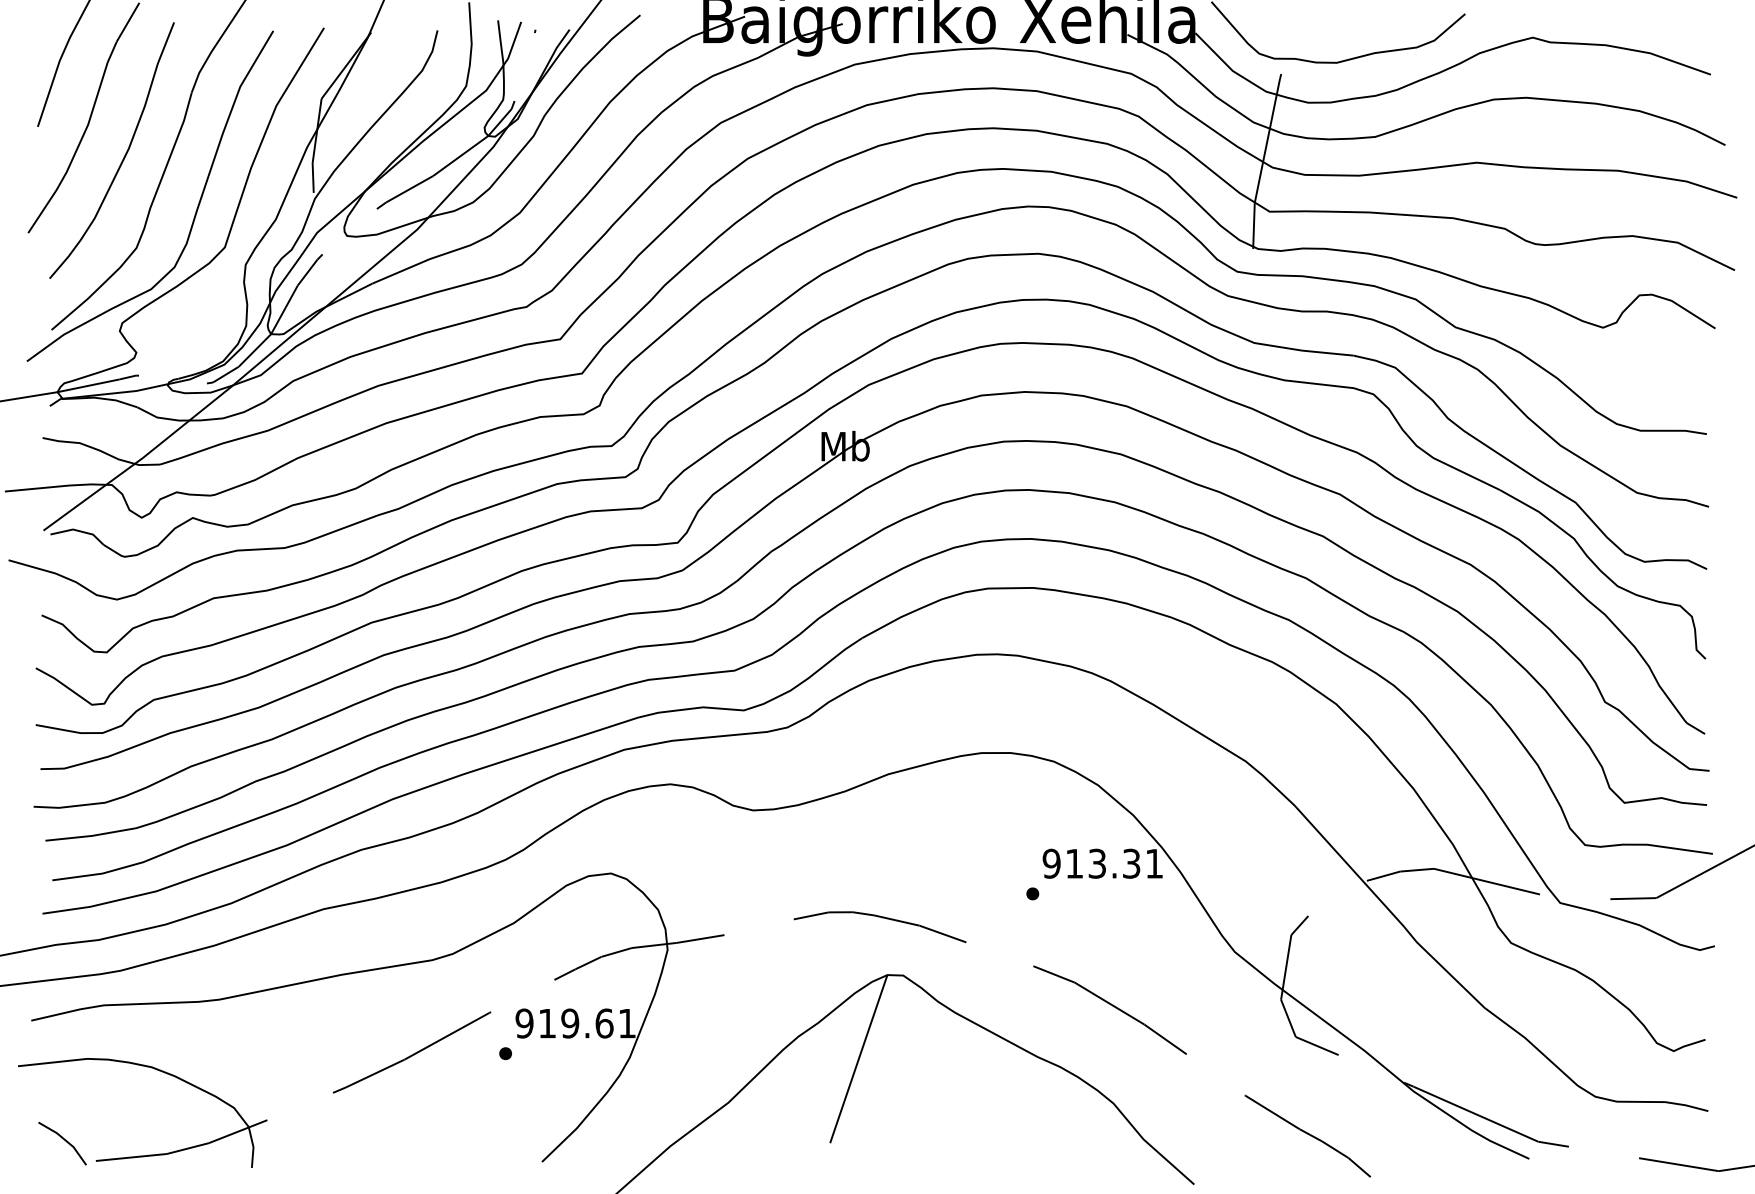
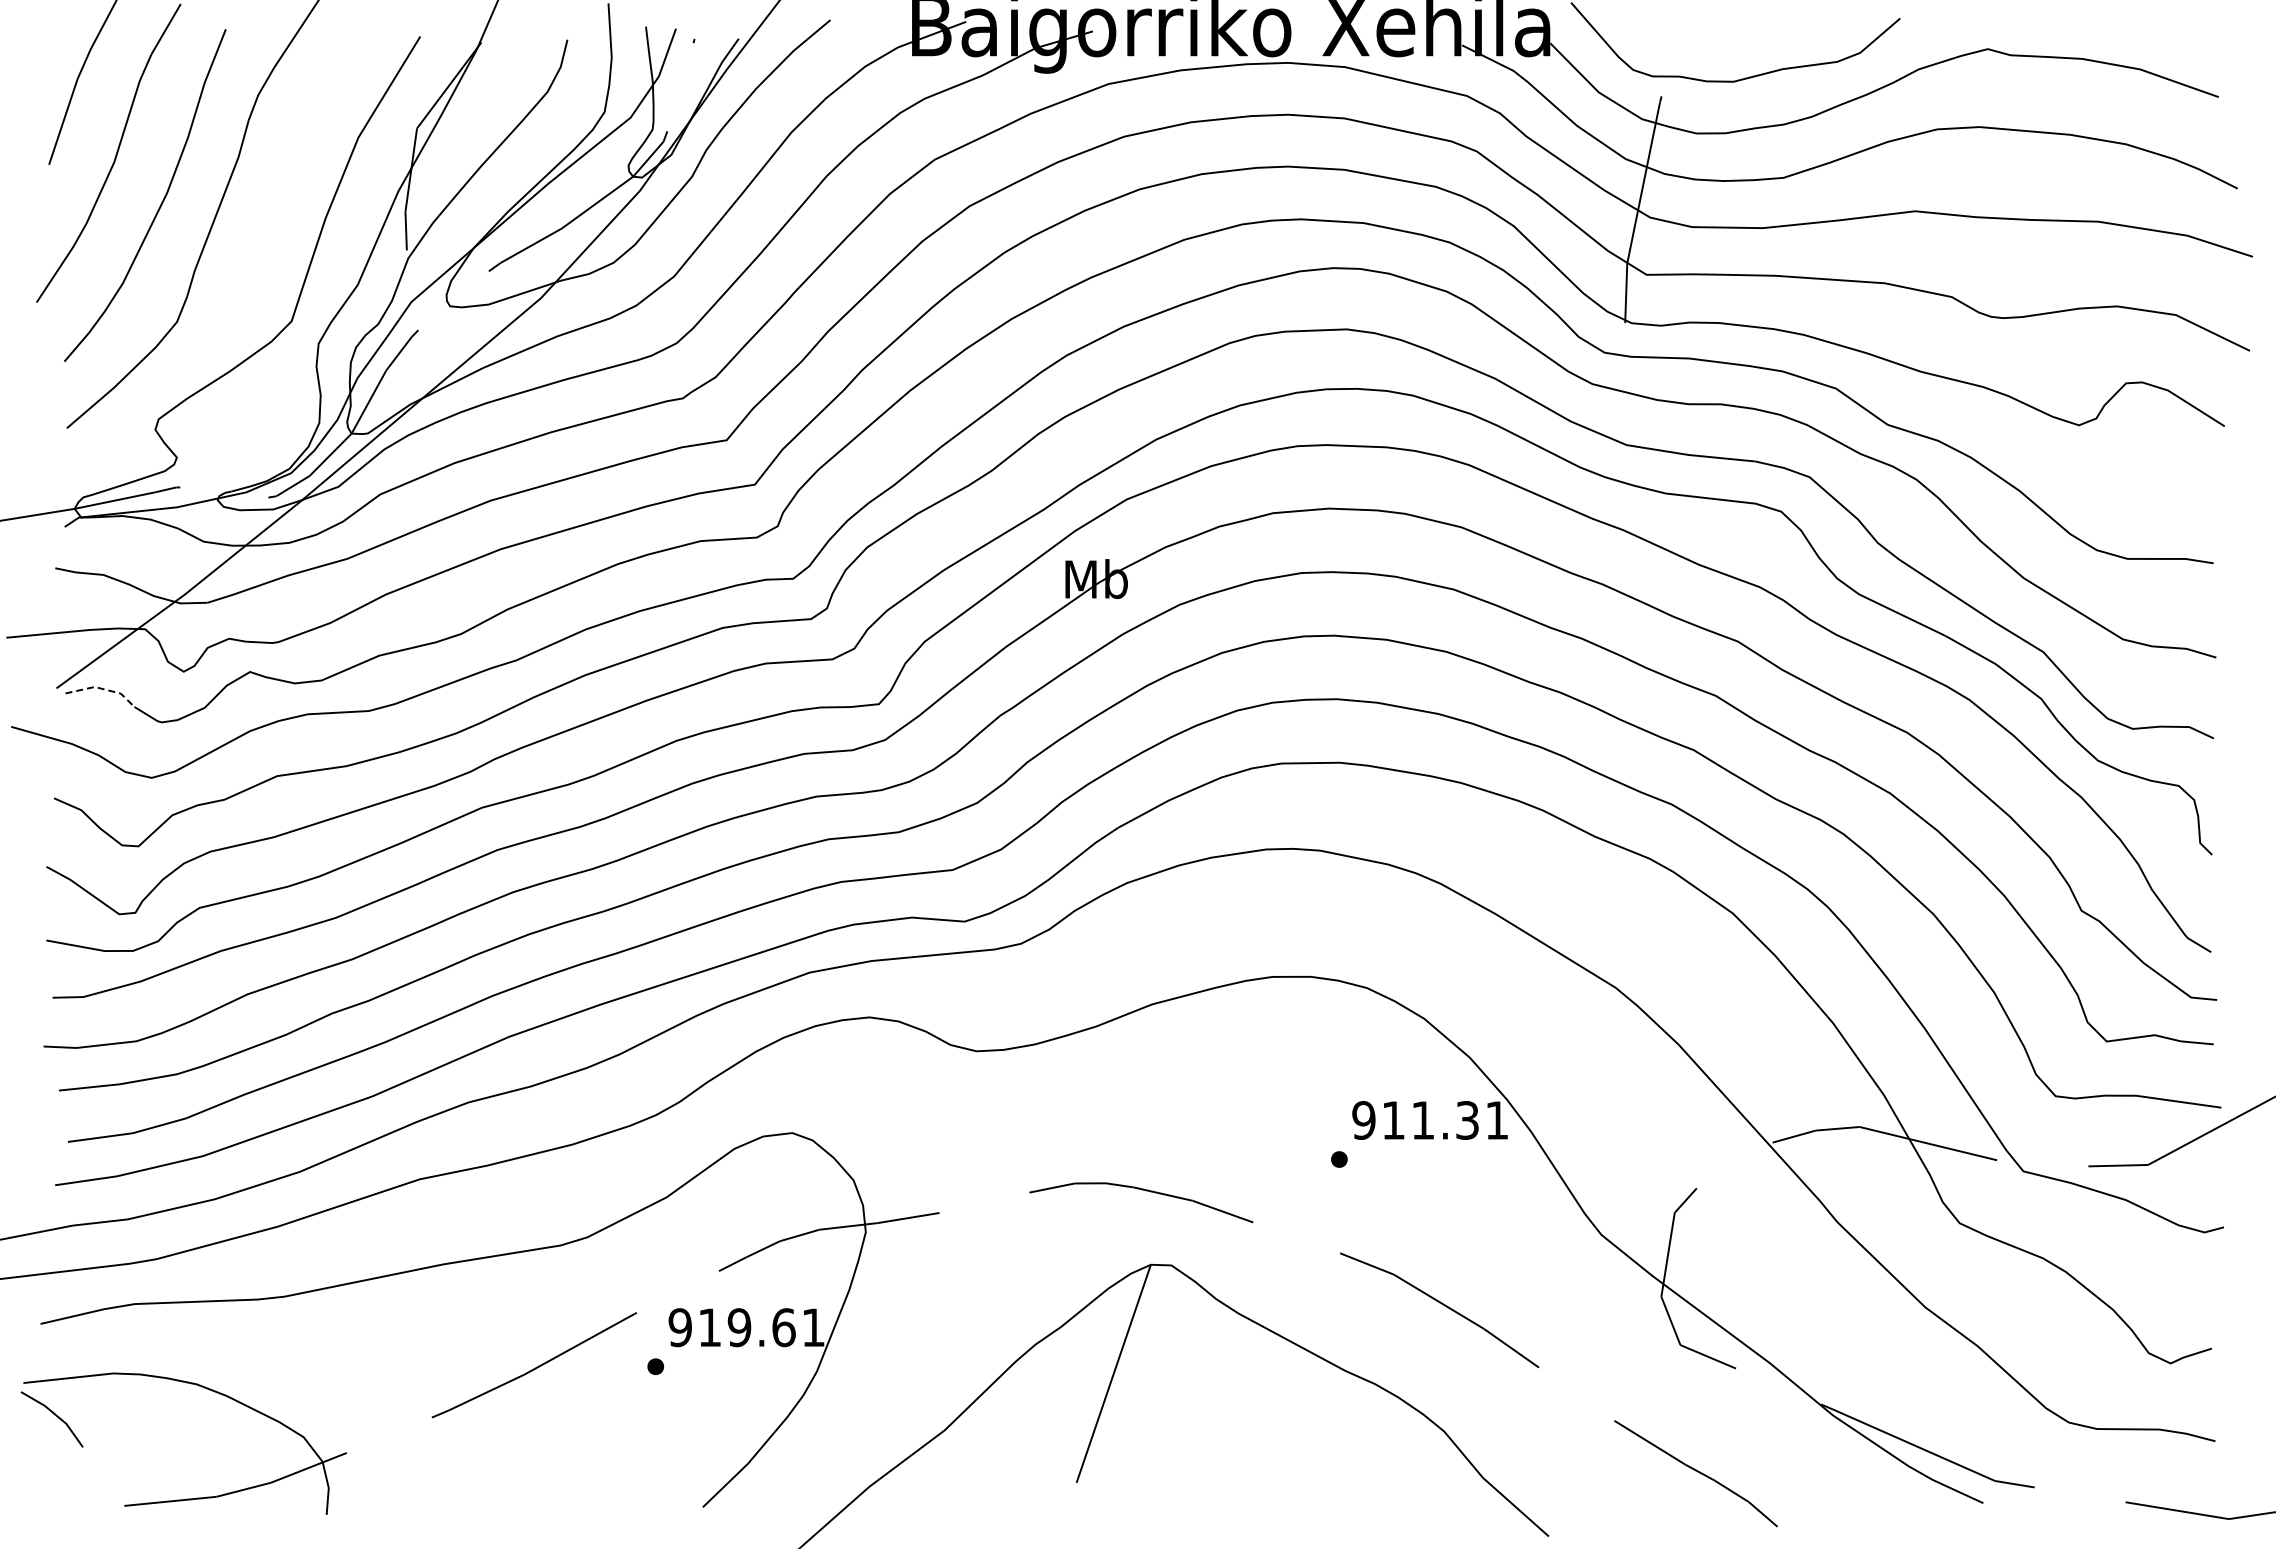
curve: (195, 212) -> (253, 275), removed
line: (79, 531) -> (103, 689), solid -> dashed
text: (1097, 863) -> (1423, 1120), 913.31 -> 911.31
line: (64, 1140) -> (54, 1415), moved

